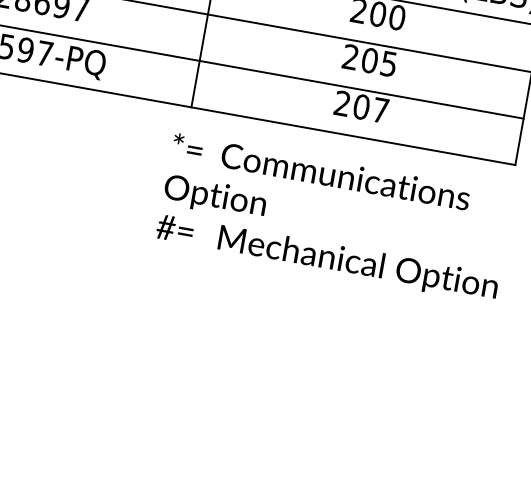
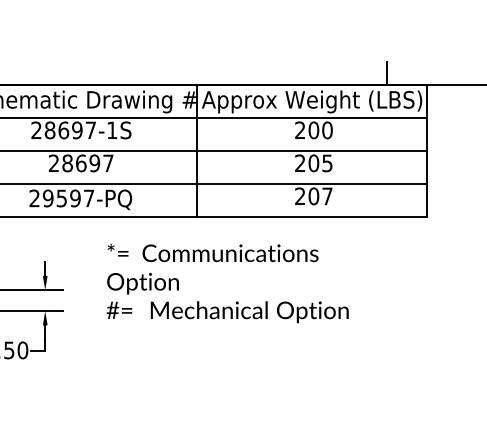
text: (333, 218) -> (227, 283), moved

